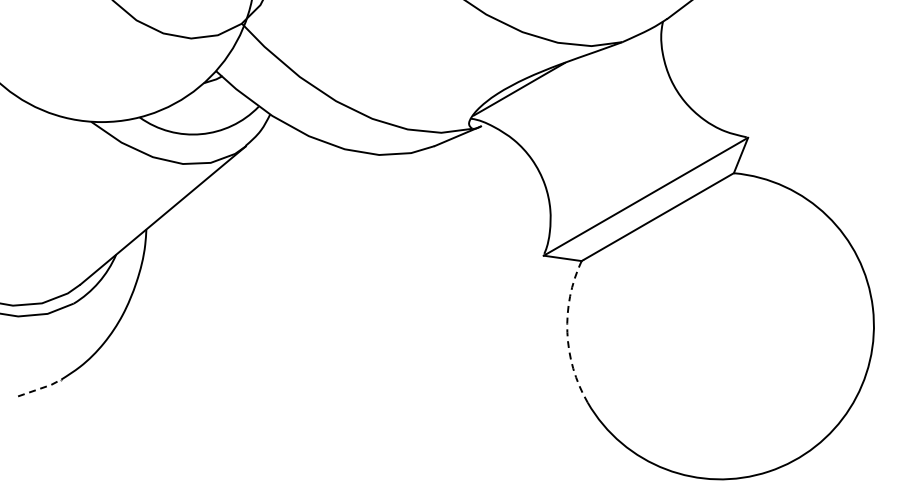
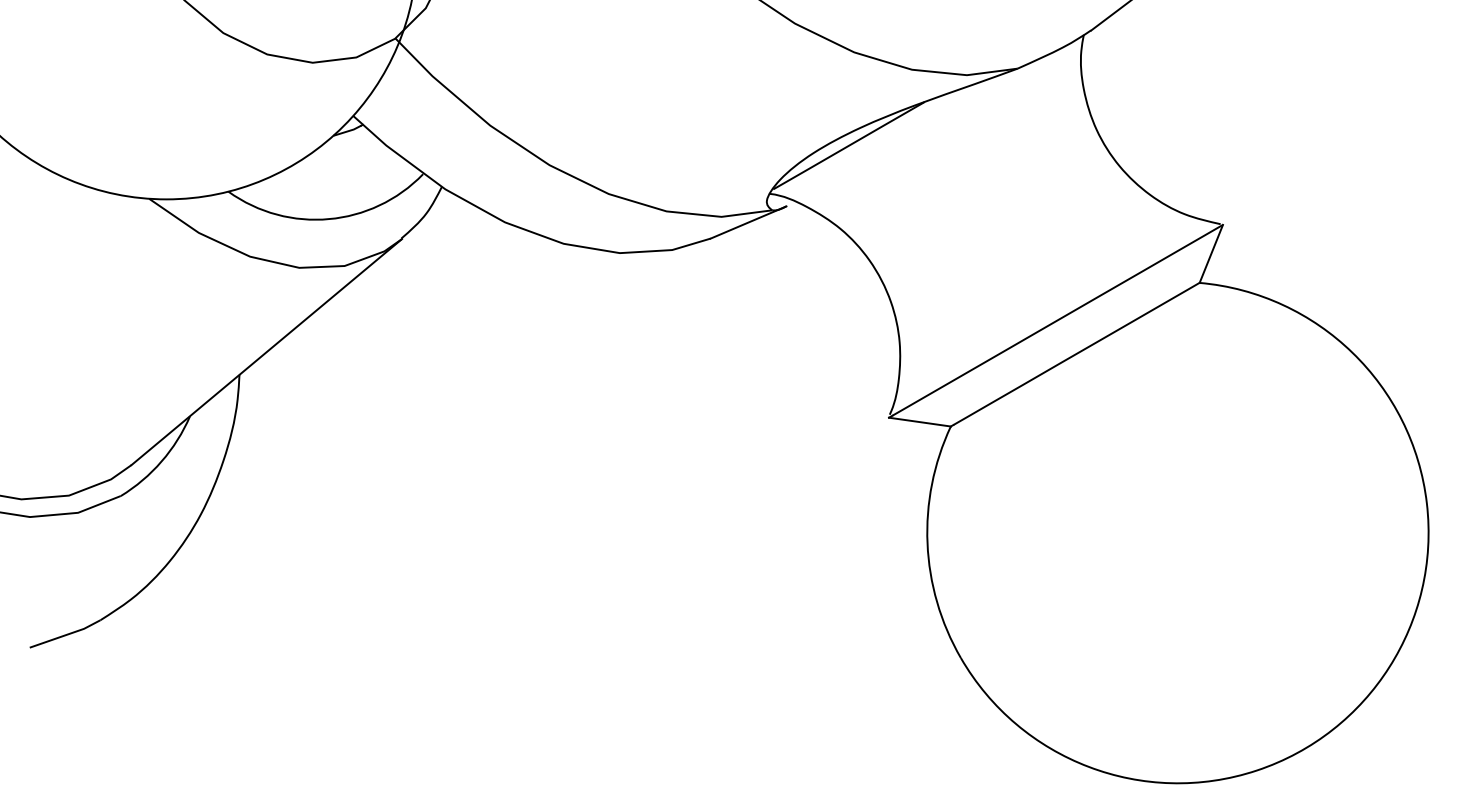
arc: (567, 332) -> (927, 543), dashed -> solid
line: (41, 388) -> (68, 634), dashed -> solid

